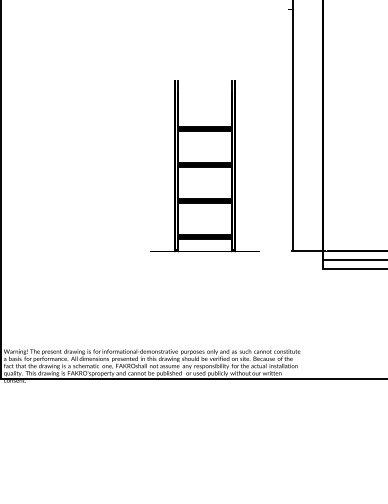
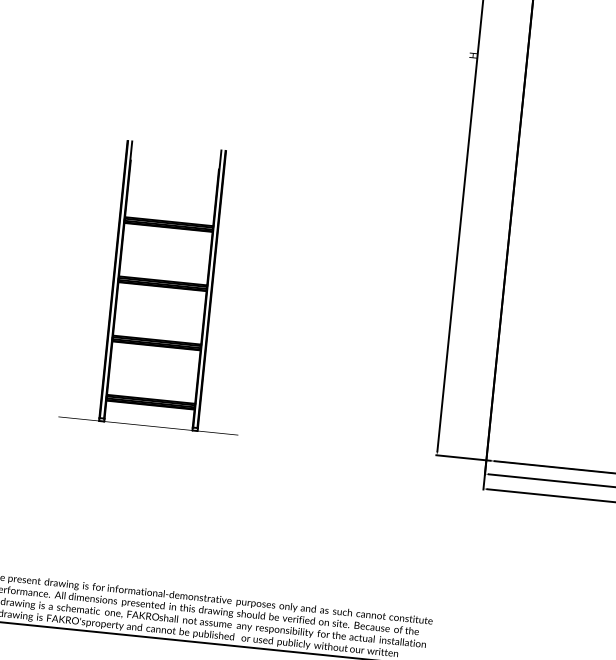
part: (204, 166) -> (161, 286), moved

